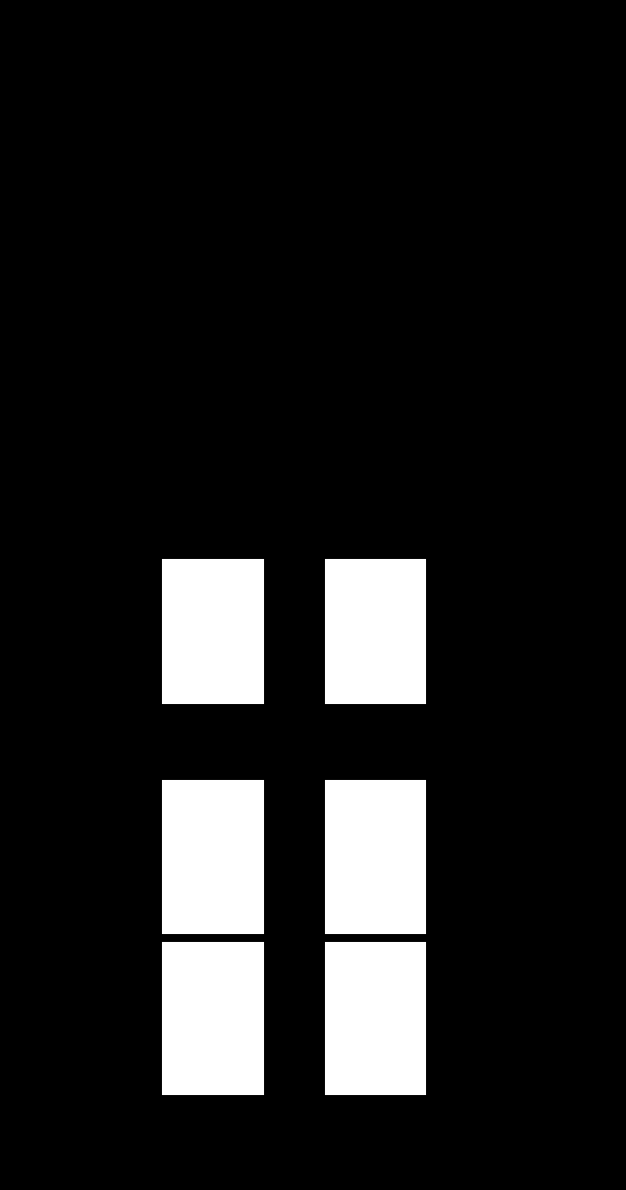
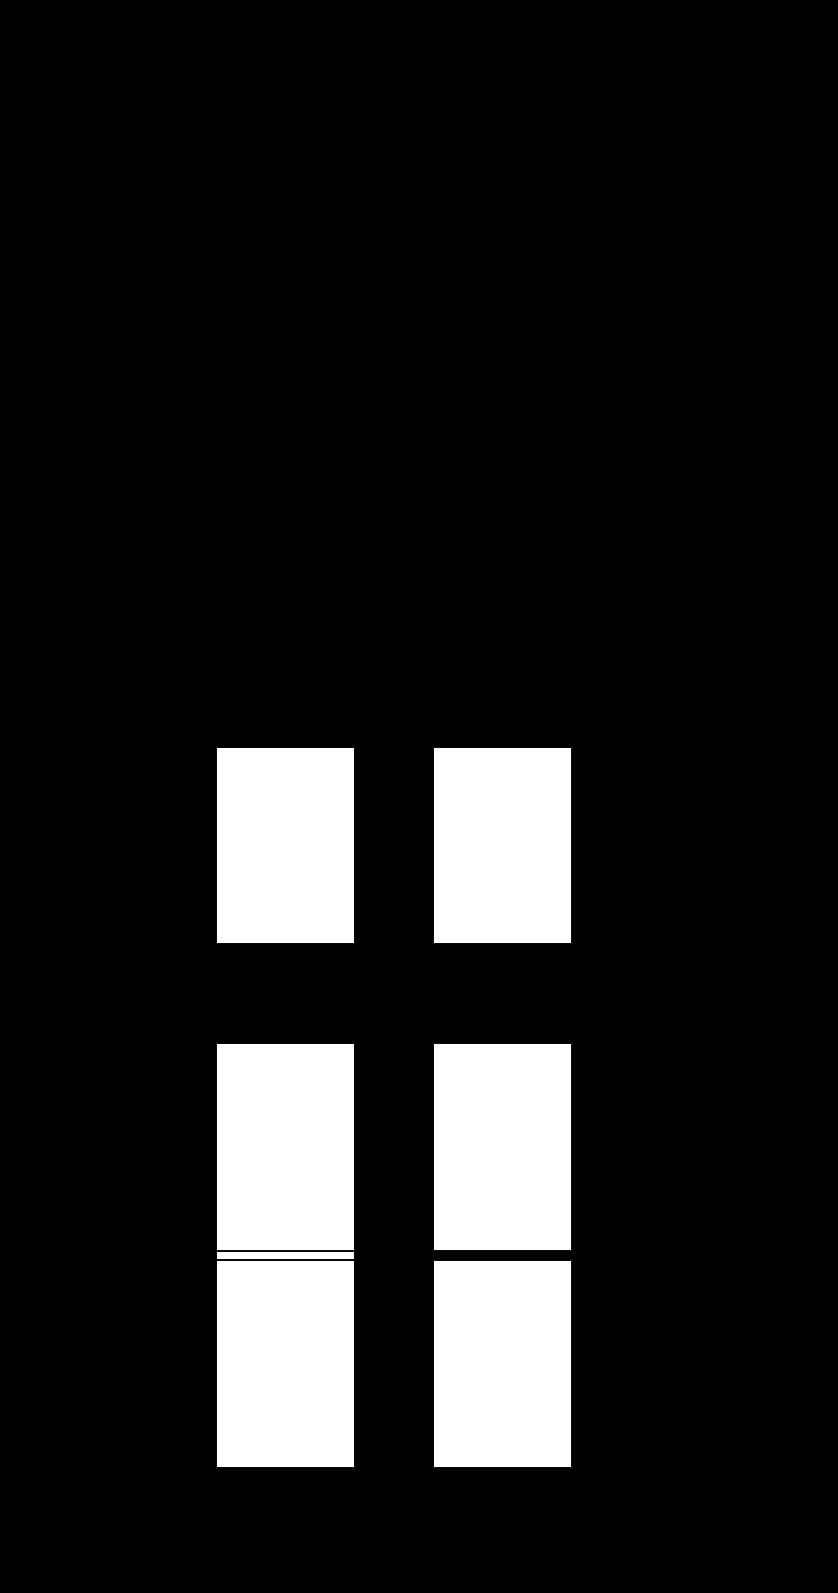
fill: (212, 937) -> (284, 1255), removed

